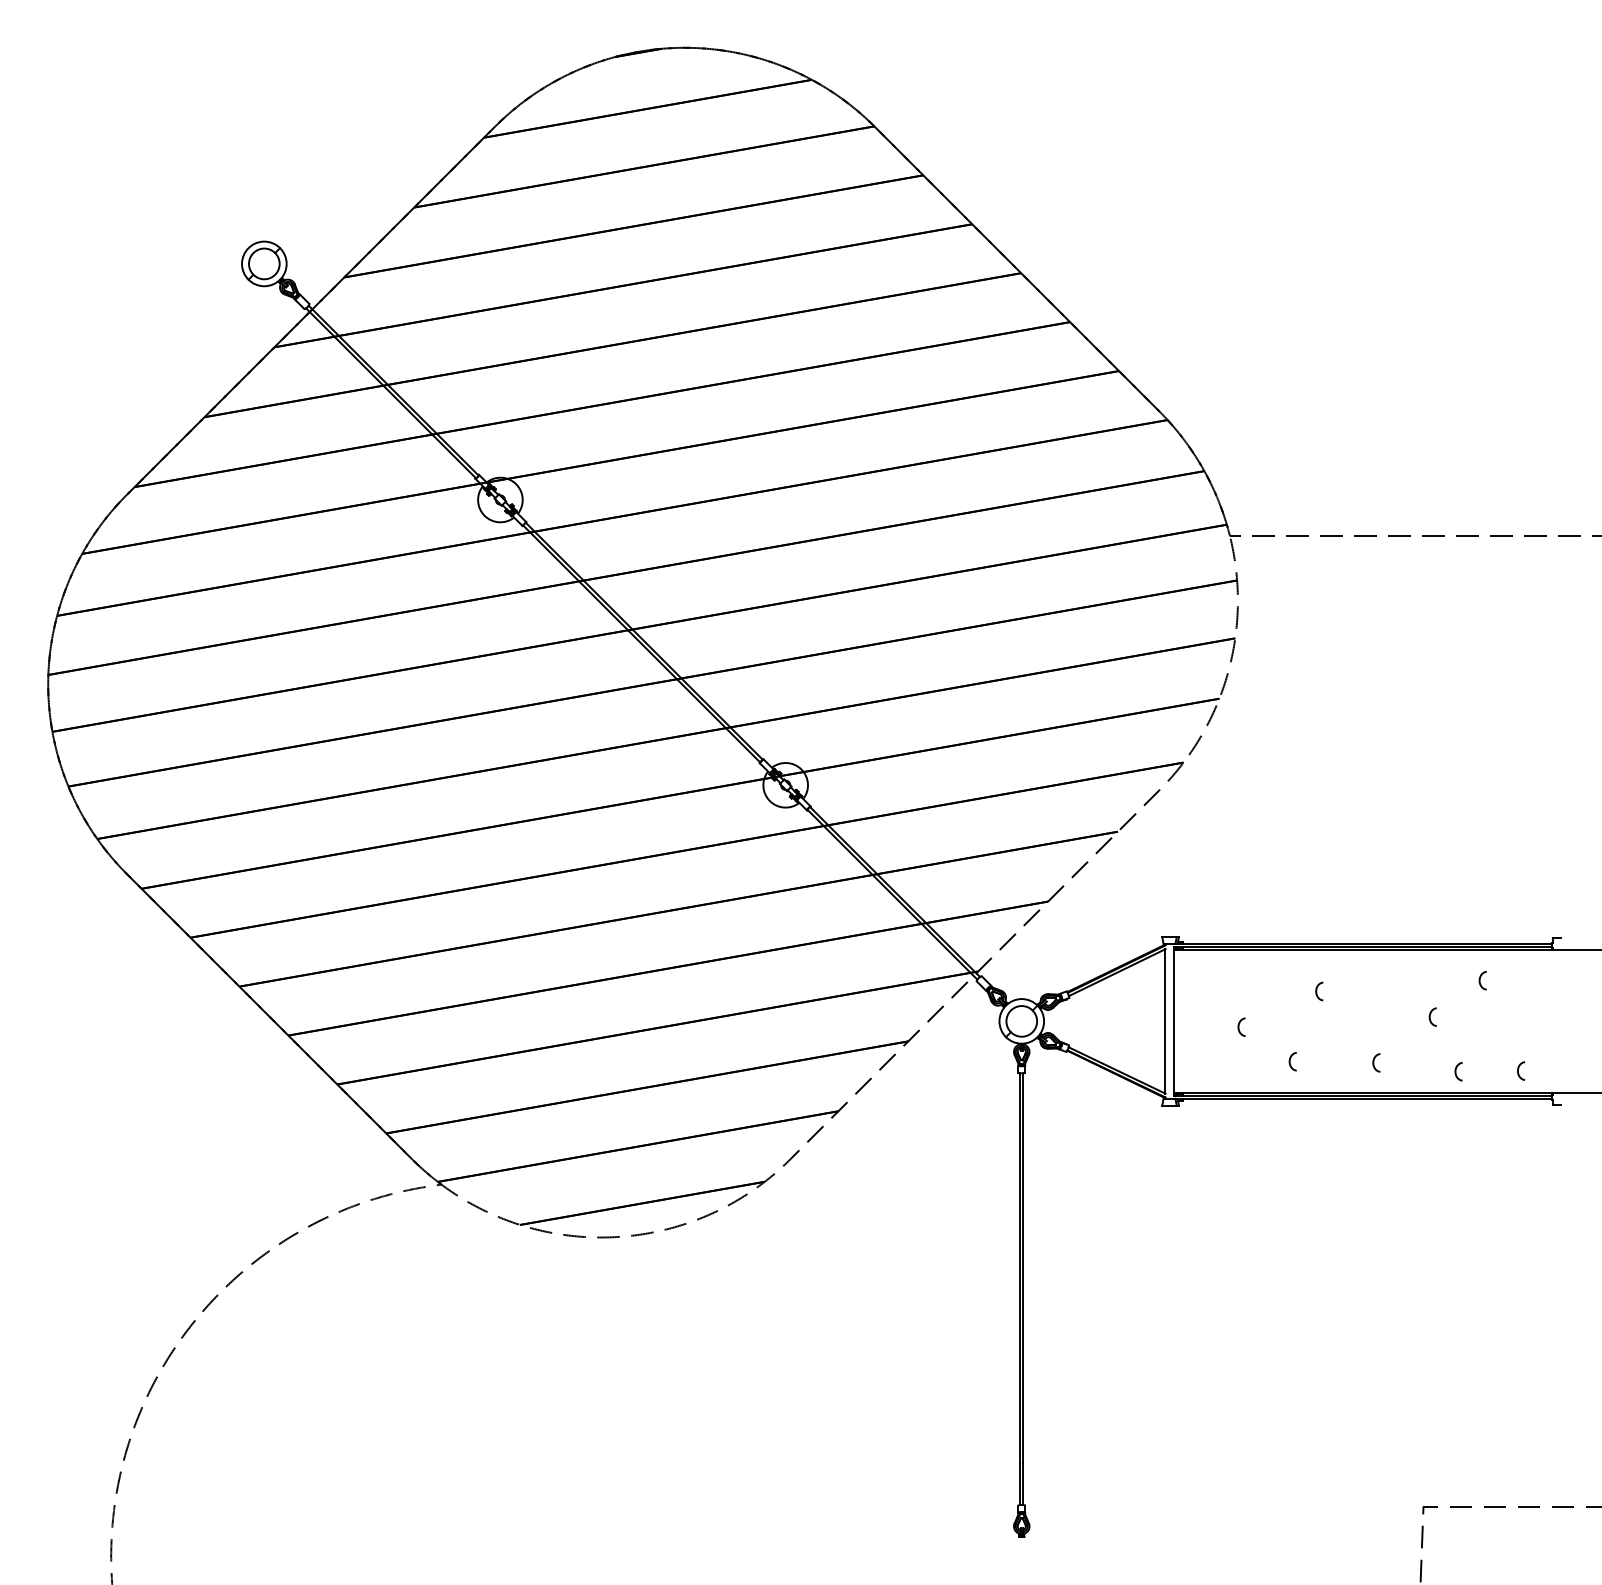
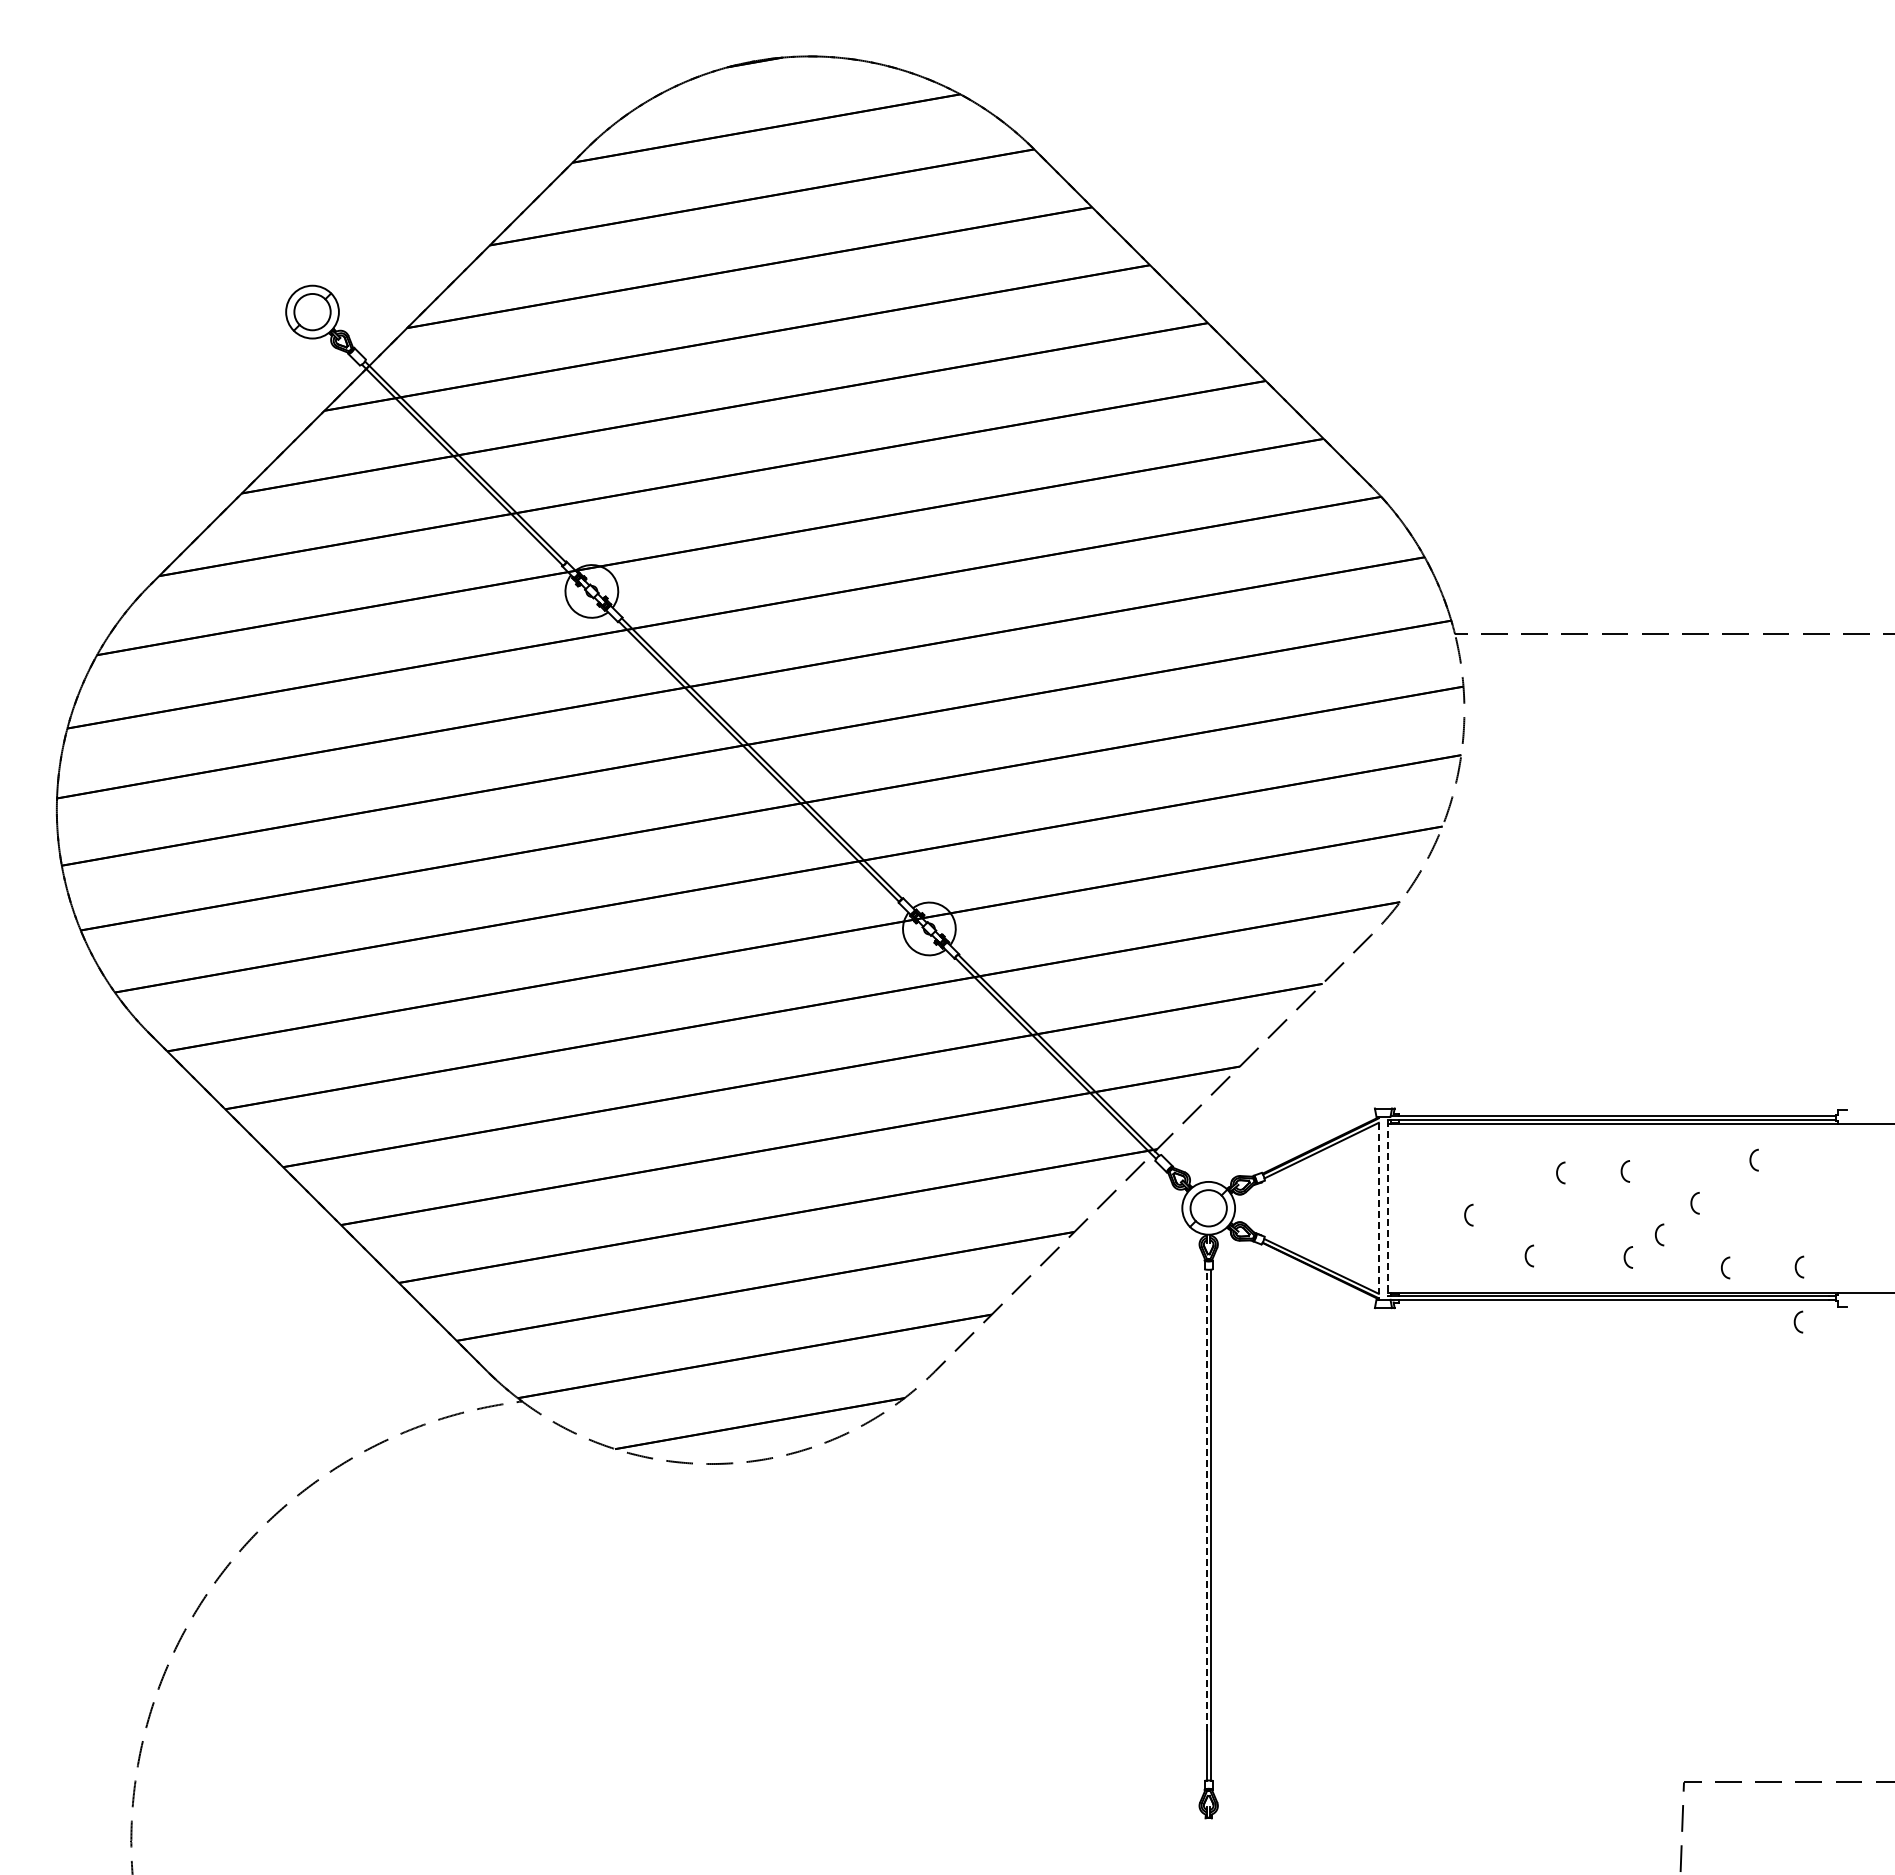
curve: (1371, 990) -> (1622, 1171), added
line: (1165, 1021) -> (1378, 1208), solid -> dashed
line: (1173, 1021) -> (1388, 1208), solid -> dashed
curve: (1400, 1043) -> (1656, 1234), added
curve: (1517, 1117) -> (1795, 1321), added
line: (1019, 1267) -> (1206, 1499), solid -> dashed

